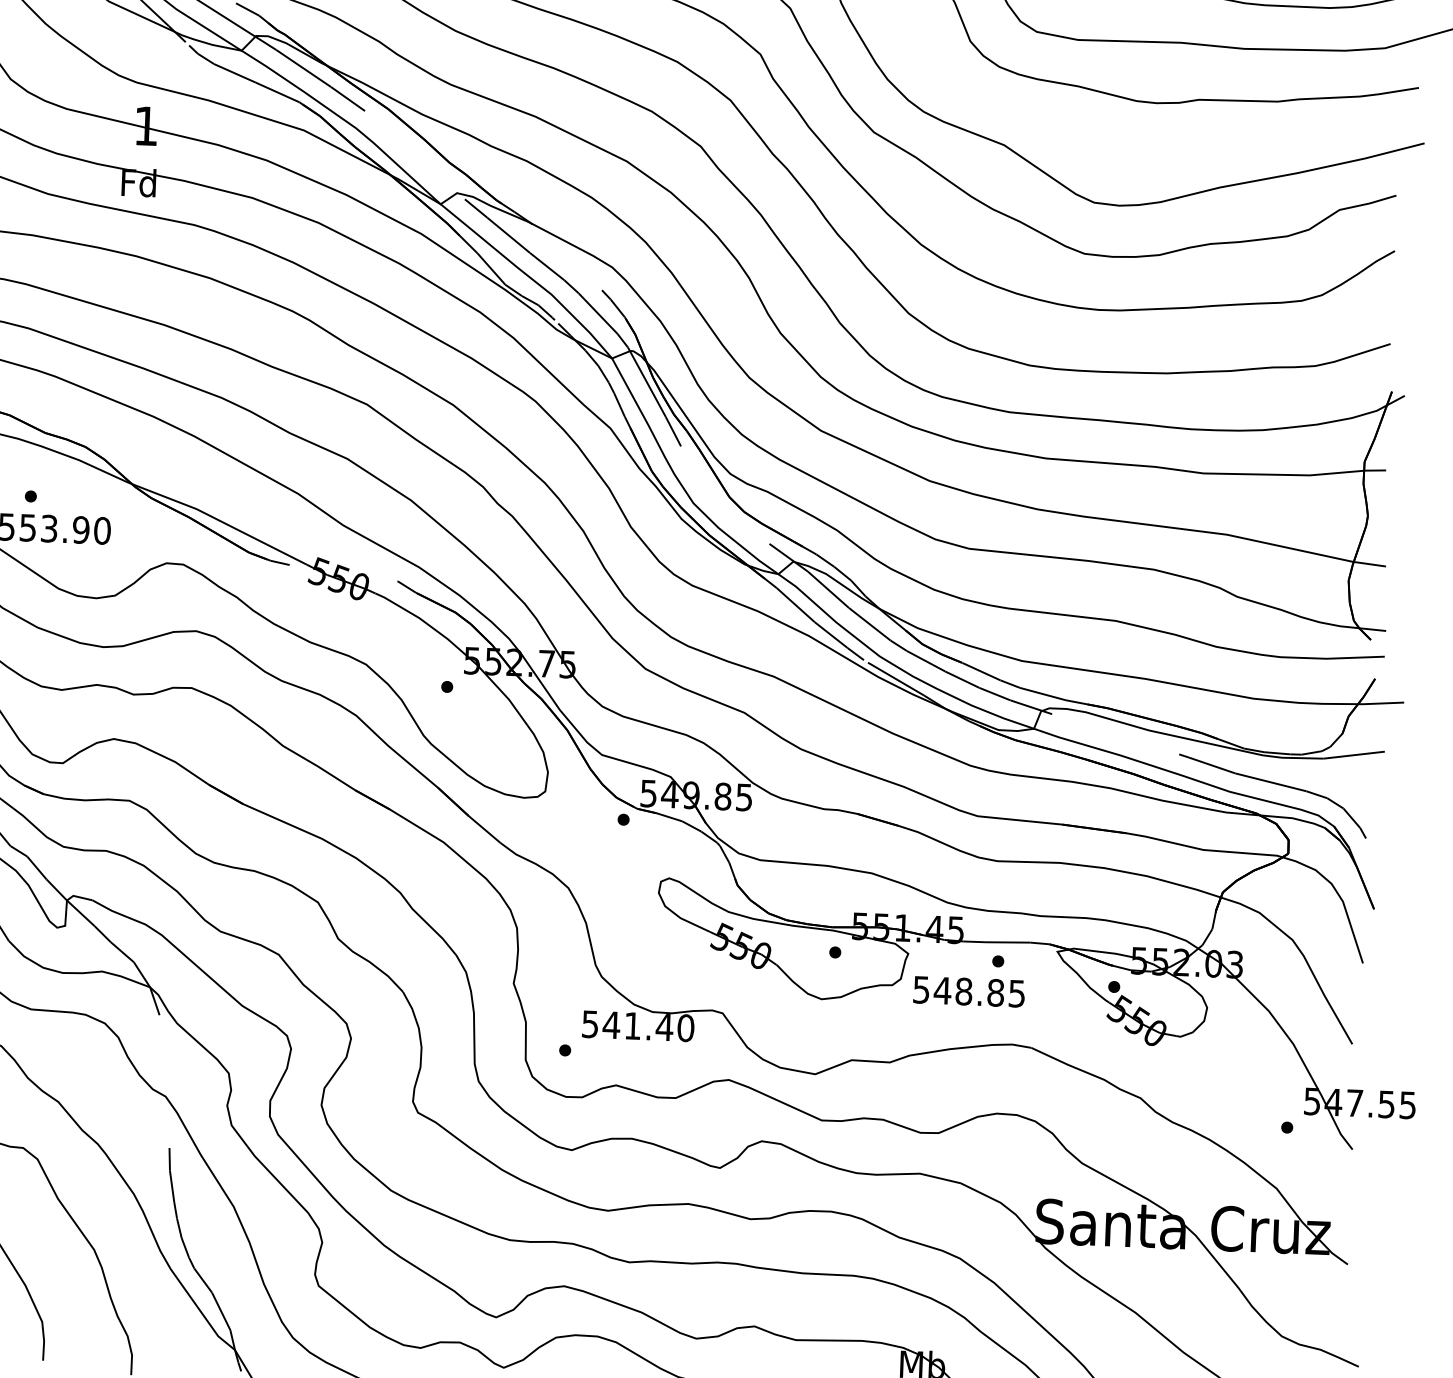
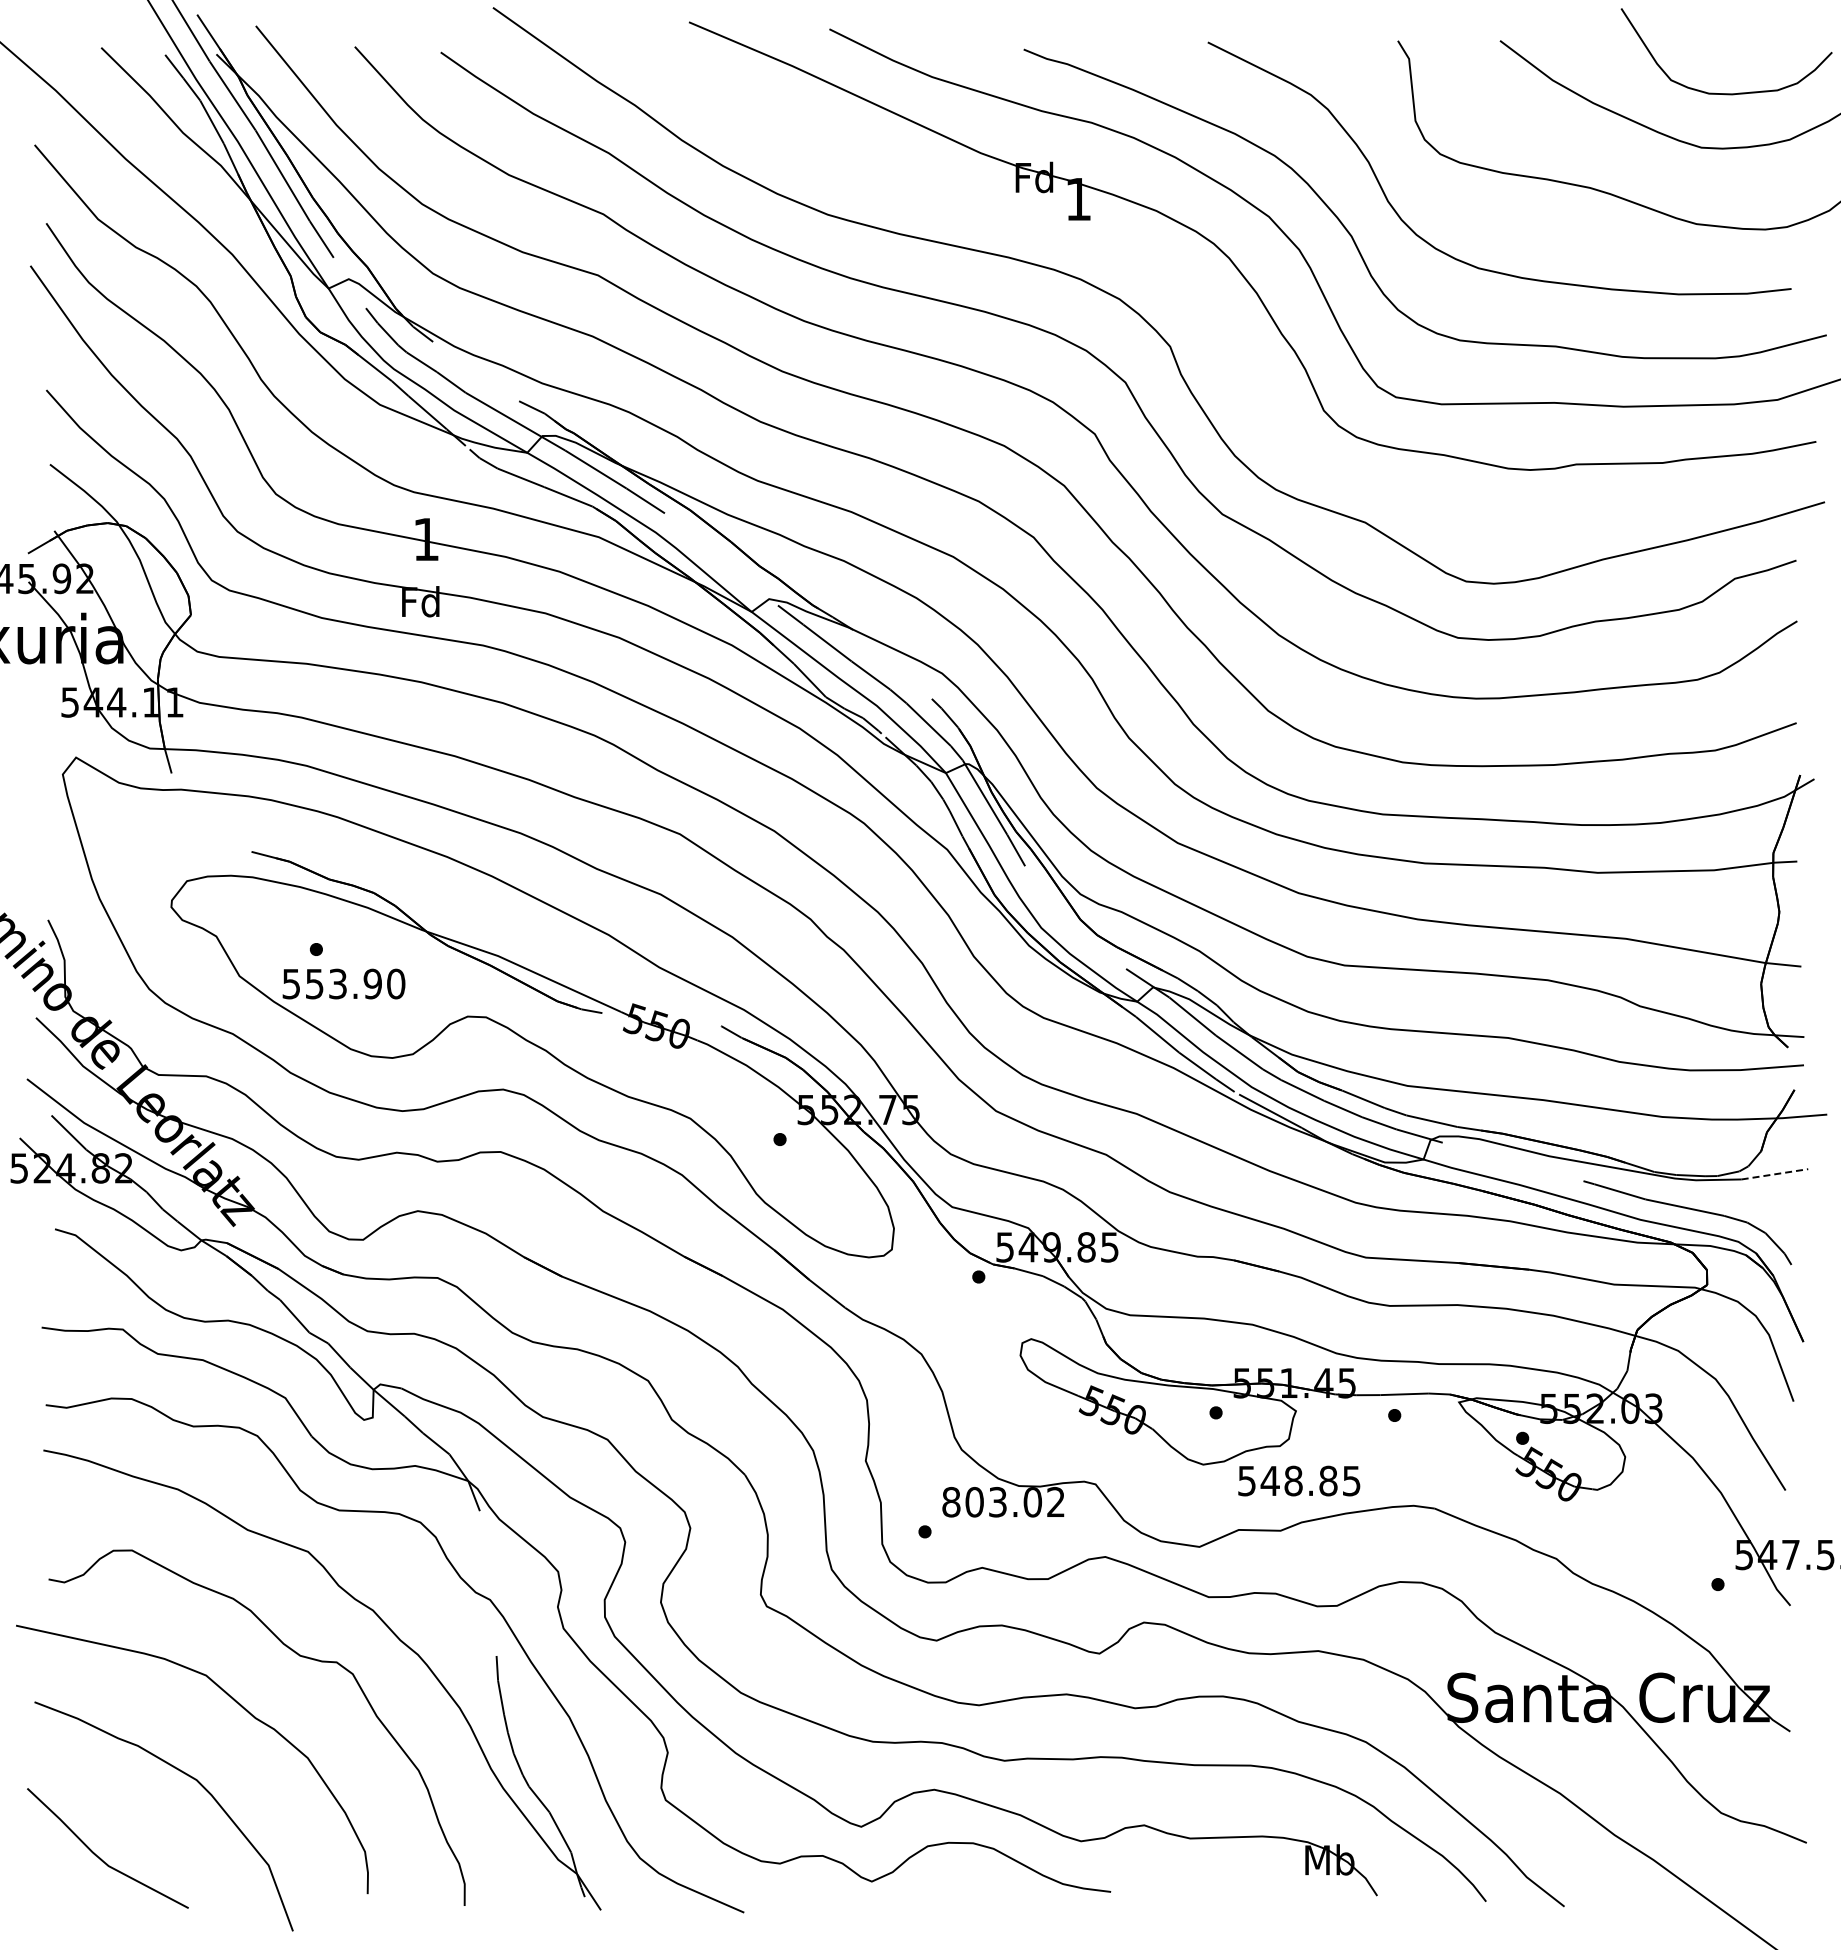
line: (1353, 755) -> (1774, 1174), solid -> dashed
text: (969, 991) -> (1299, 1480), moved
text: (637, 1025) -> (1003, 1501), 541.40 -> 803.02

